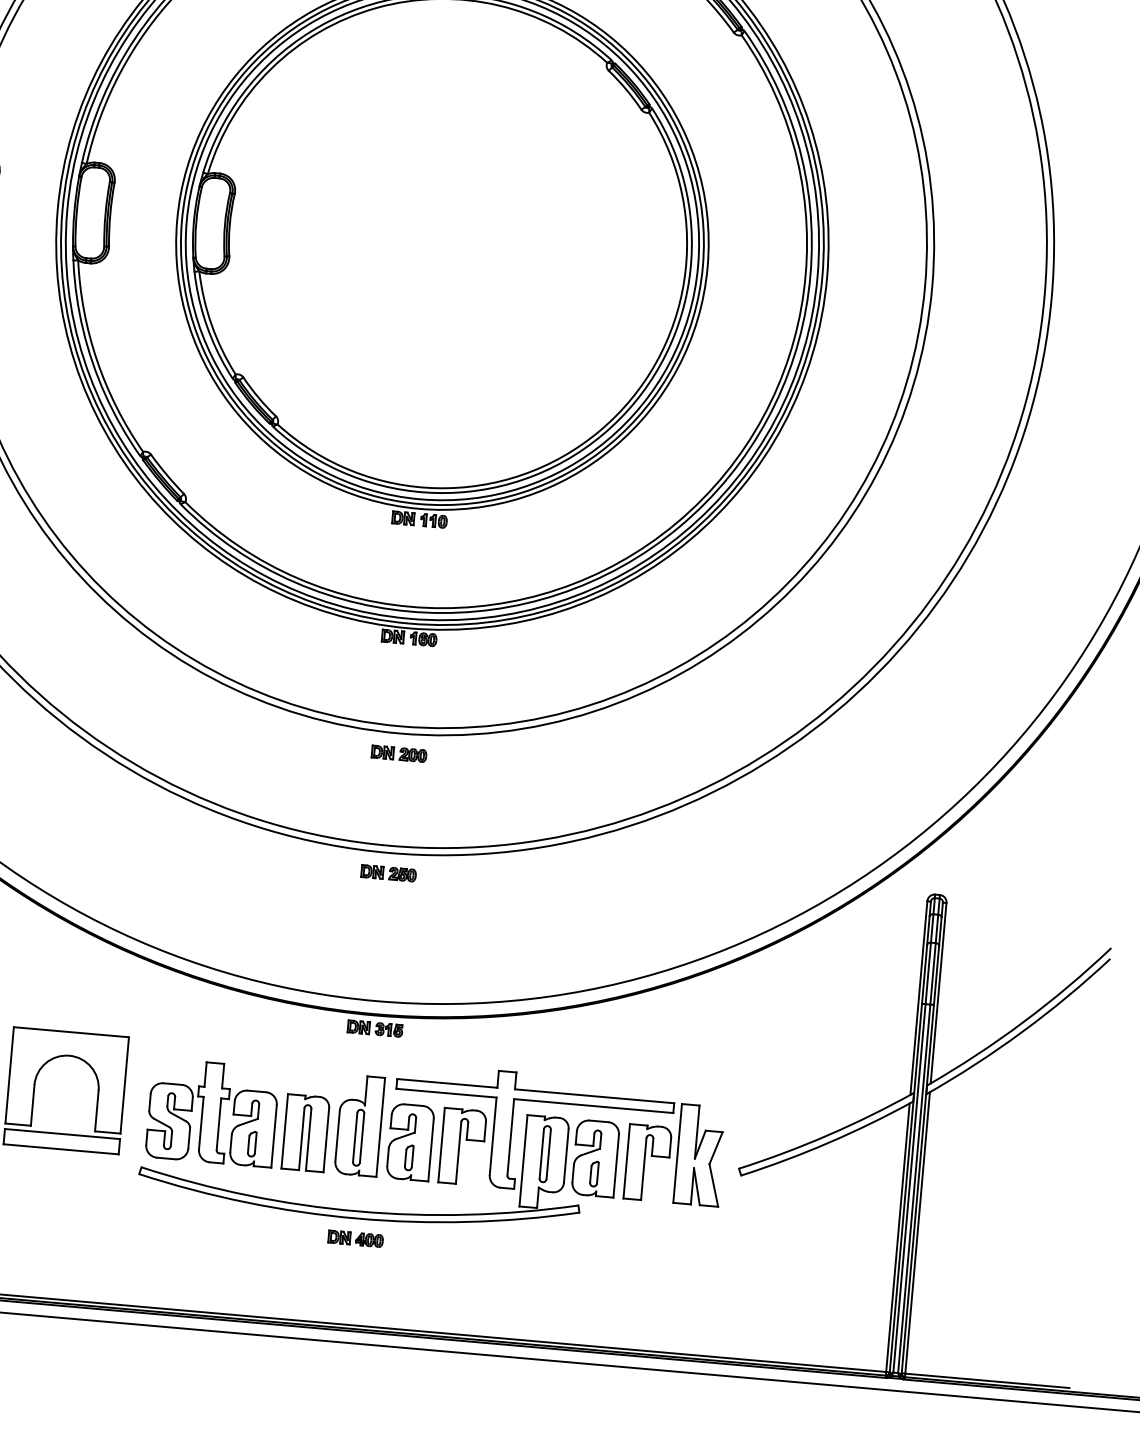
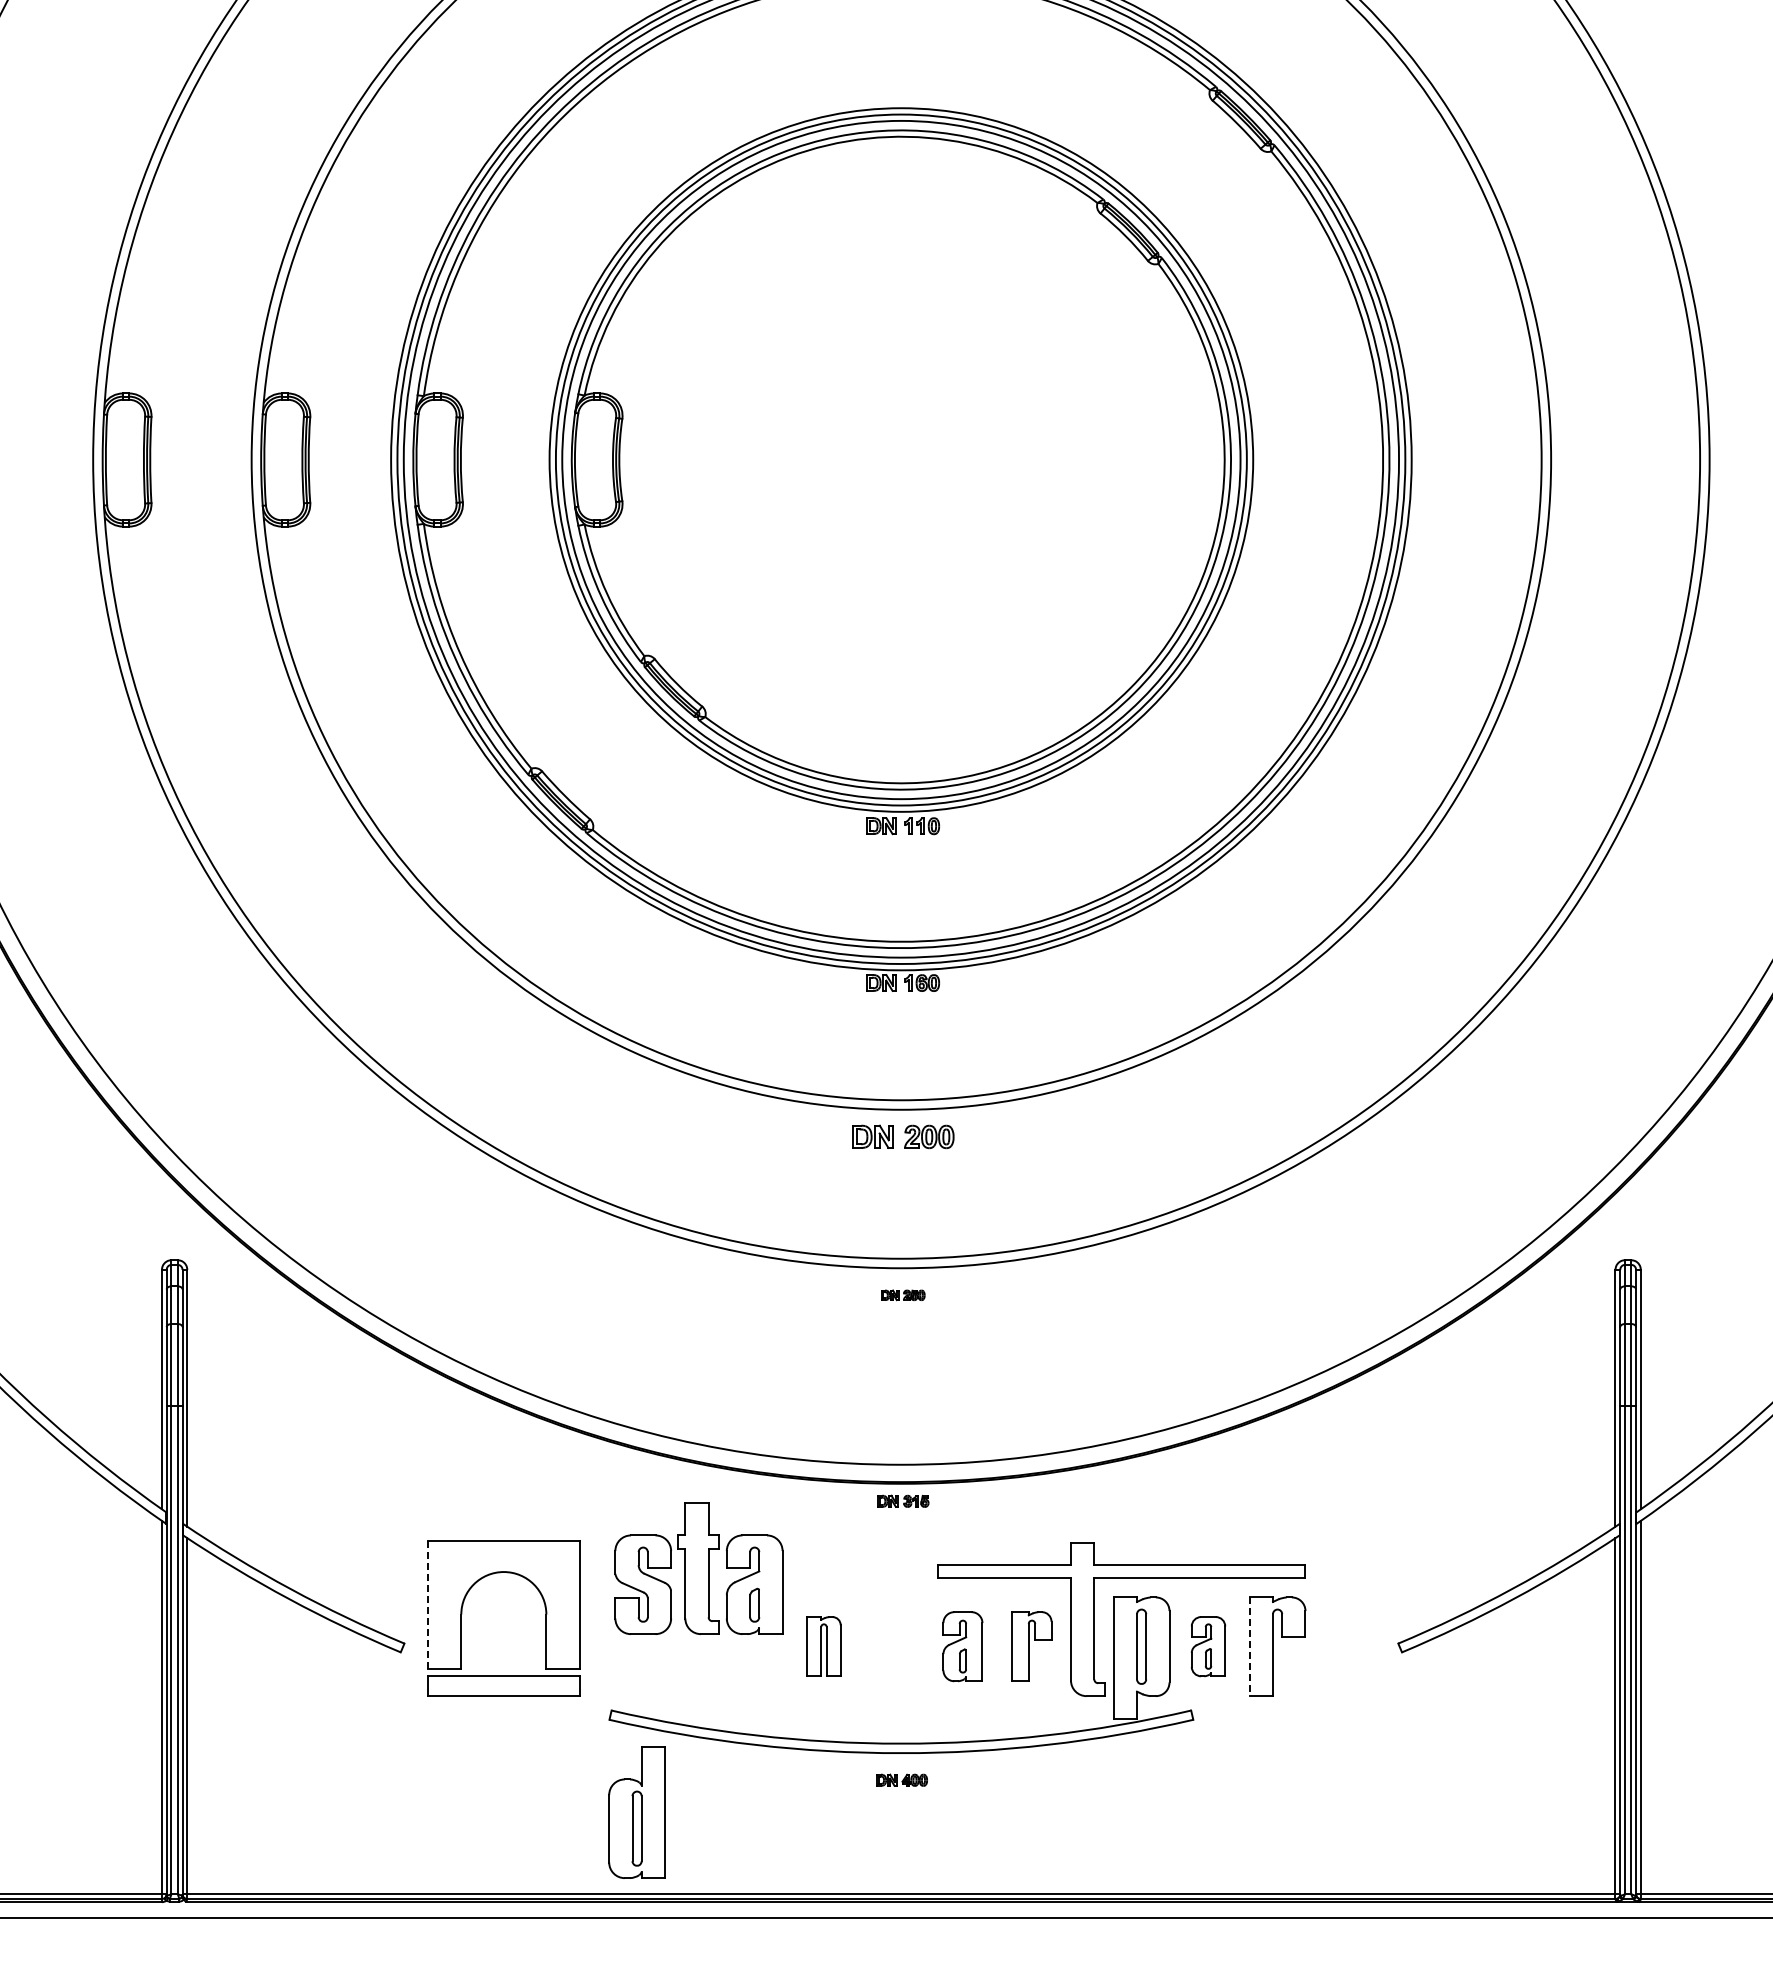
part: (398, 753) -> (902, 1136), size x1.4
part: (388, 873) -> (902, 1295), size x0.6
part: (375, 1028) -> (903, 1501), size x0.7
line: (9, 1075) -> (427, 1604), solid -> dashed
part: (212, 1112) -> (698, 1568), moved
part: (359, 1125) -> (636, 1812), moved
part: (305, 1132) -> (823, 1646), size x0.6
part: (410, 1142) -> (962, 1646), size x0.7
part: (462, 1146) -> (1031, 1646), size x0.7
part: (700, 1155) -> (1345, 1630), removed
part: (595, 1158) -> (1208, 1646), size x0.6
line: (626, 1161) -> (1249, 1647), solid -> dashed
part: (355, 1239) -> (901, 1780), size x0.7

